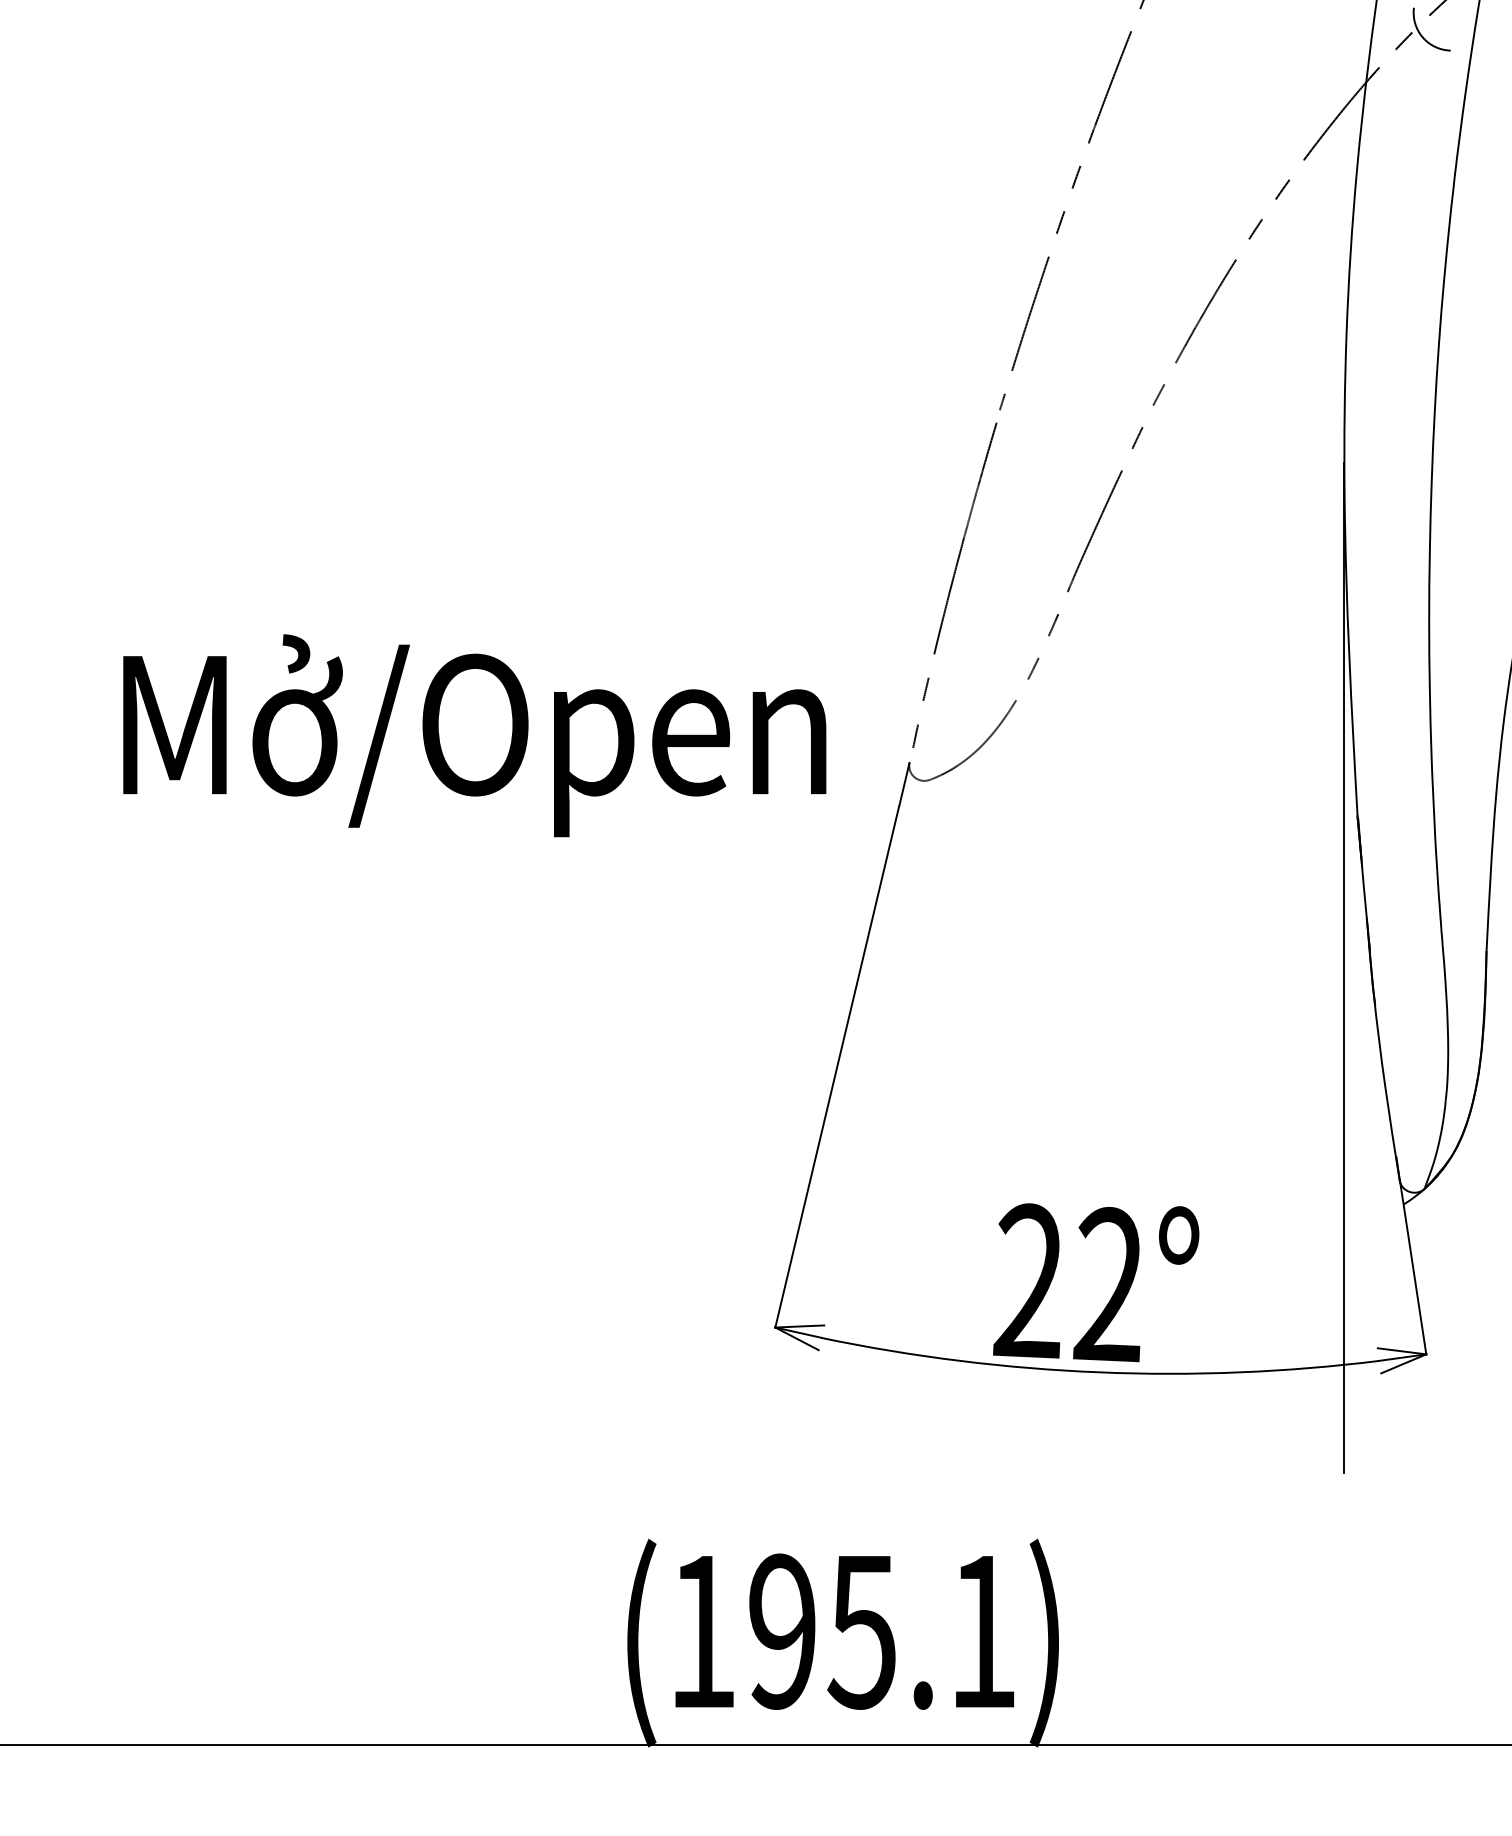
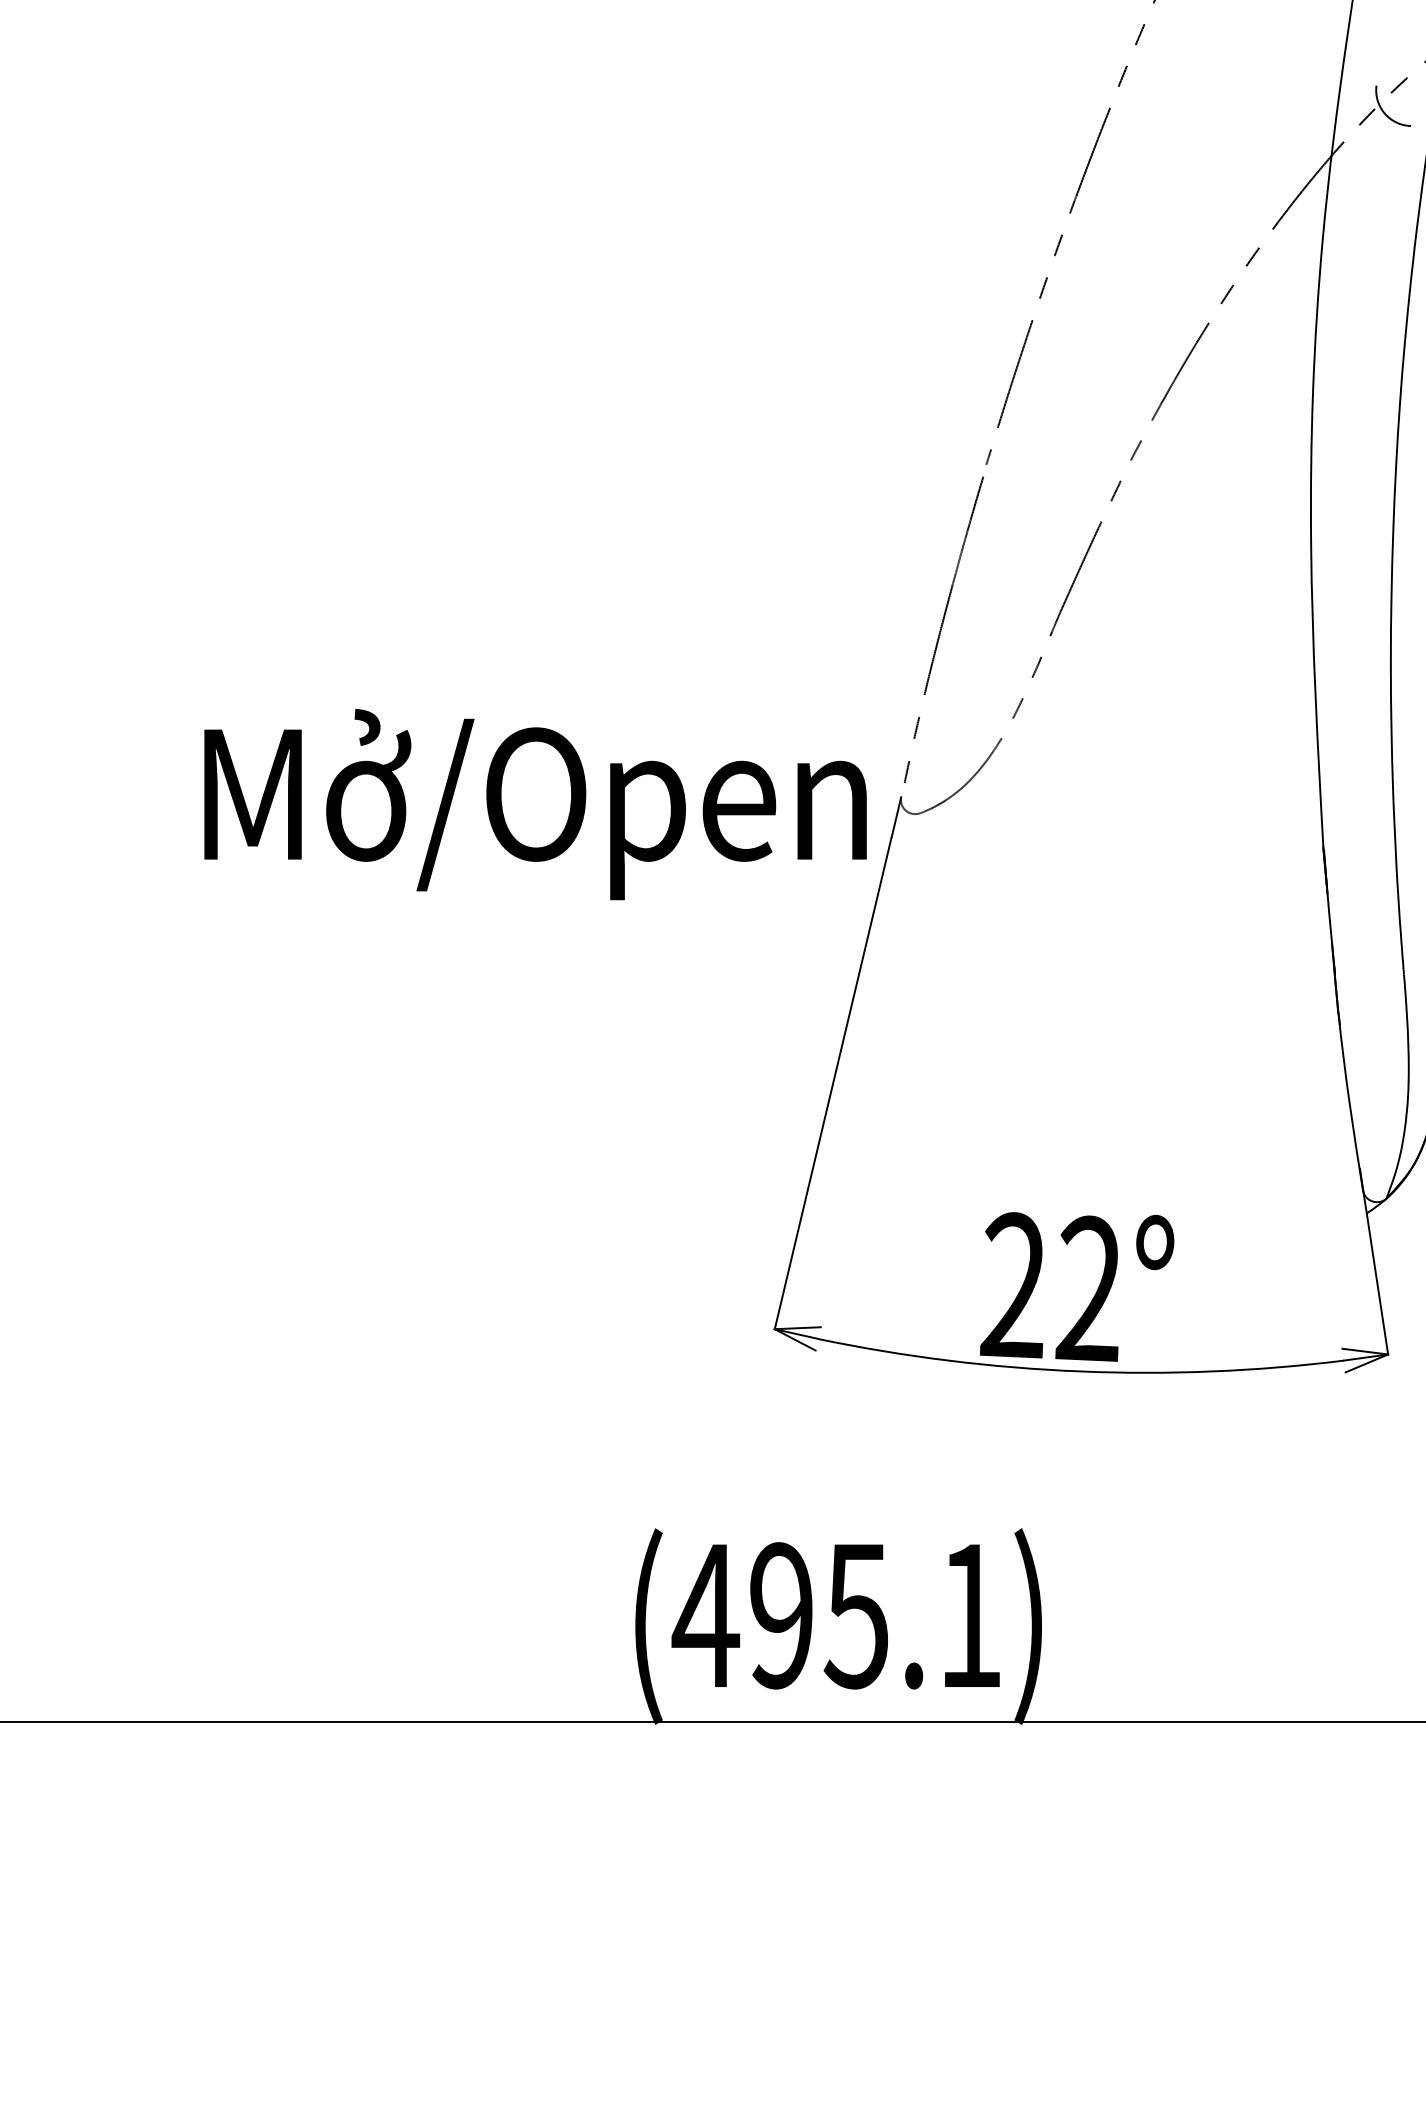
text: (474, 735) -> (535, 804), moved
line: (1344, 968) -> (1311, 990), removed
text: (701, 1631) -> (705, 1615), (195.1) -> (495.1)

